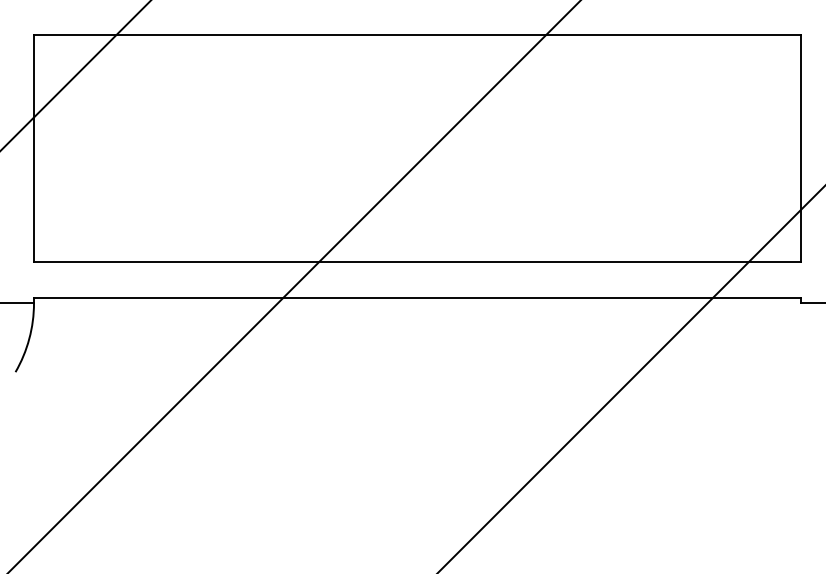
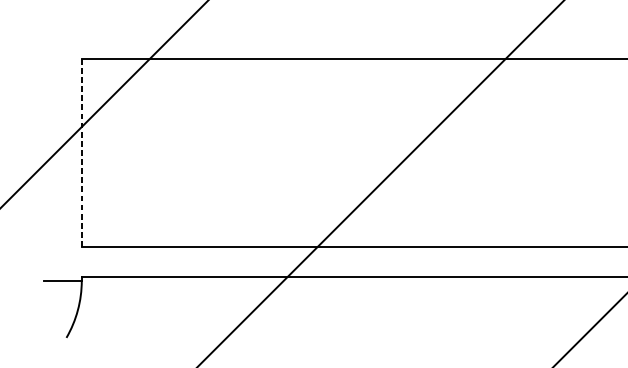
line: (34, 149) -> (82, 153), solid -> dashed

